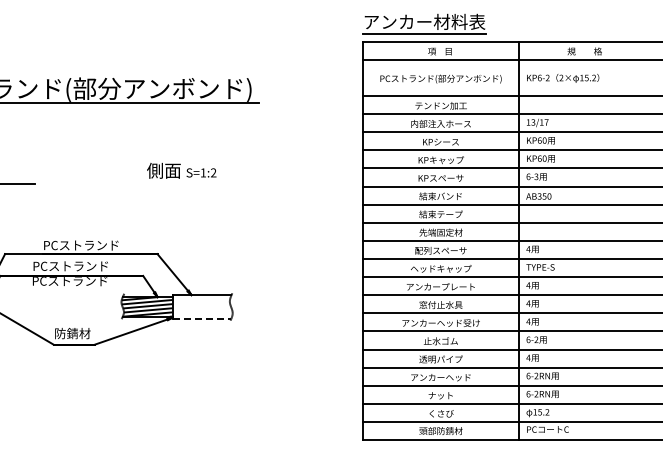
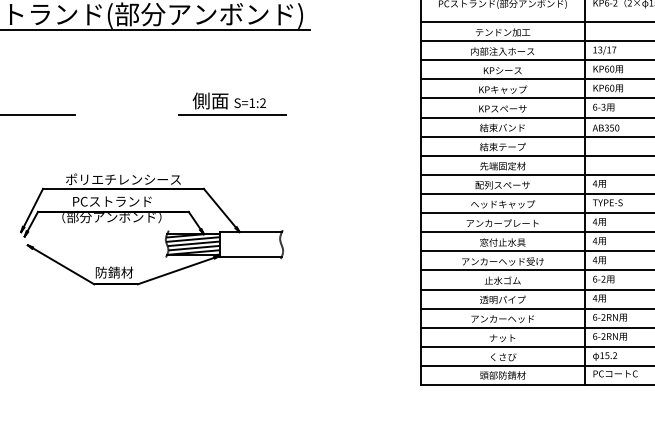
line: (184, 184) -> (232, 115), added
text: (81, 244) -> (123, 178), PCストランド -> ポリエチレンシース
text: (70, 281) -> (112, 217), PCストランド -> （部分アンボンド）
line: (202, 318) -> (251, 256), dashed -> solid

